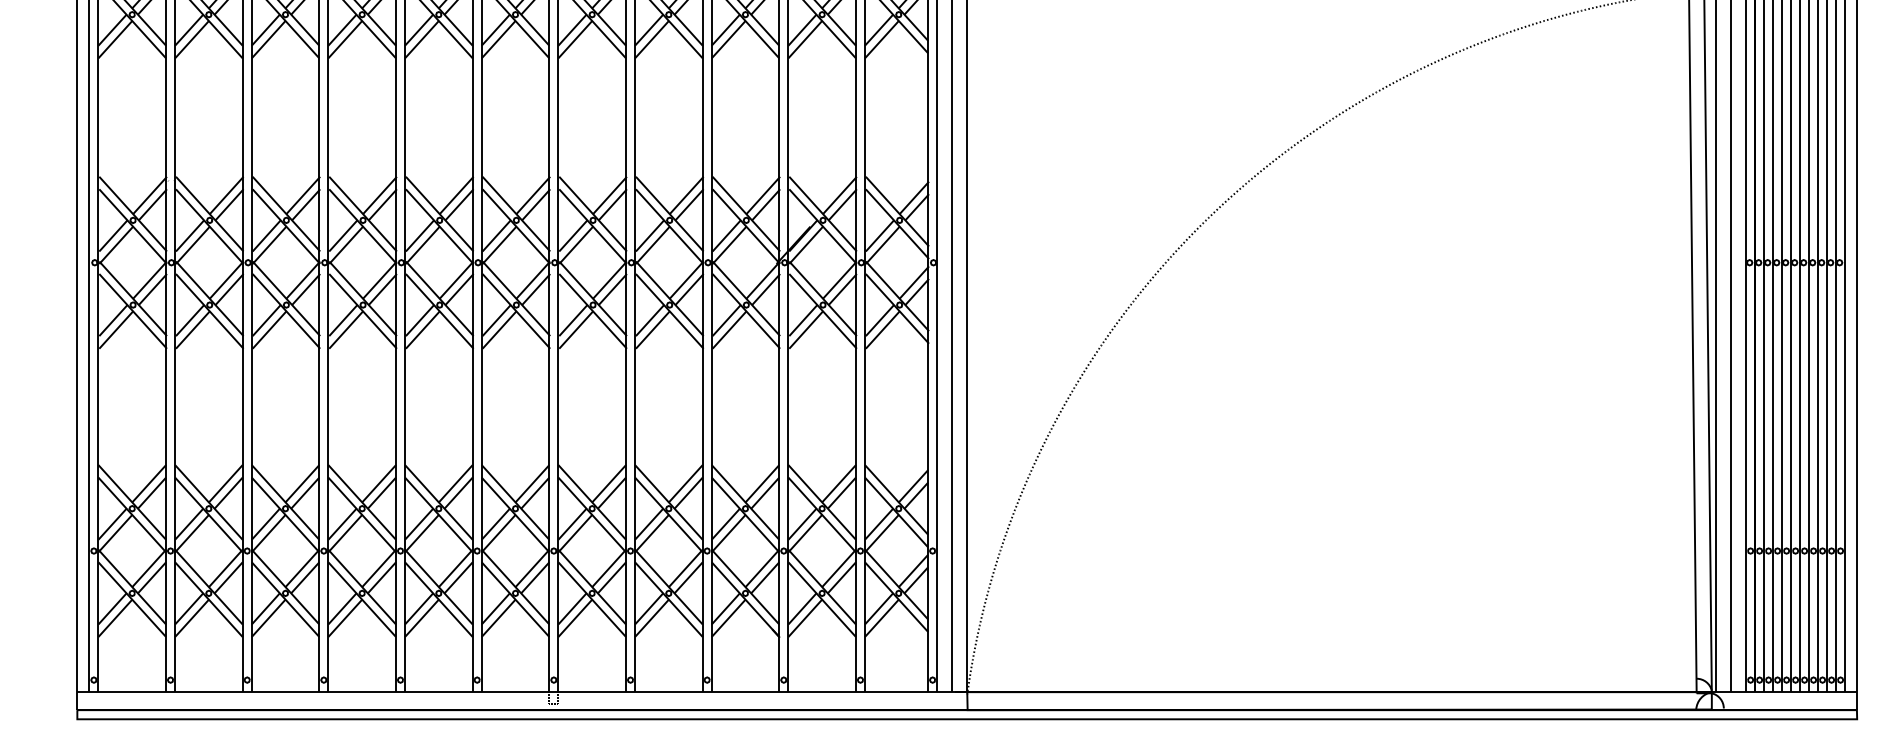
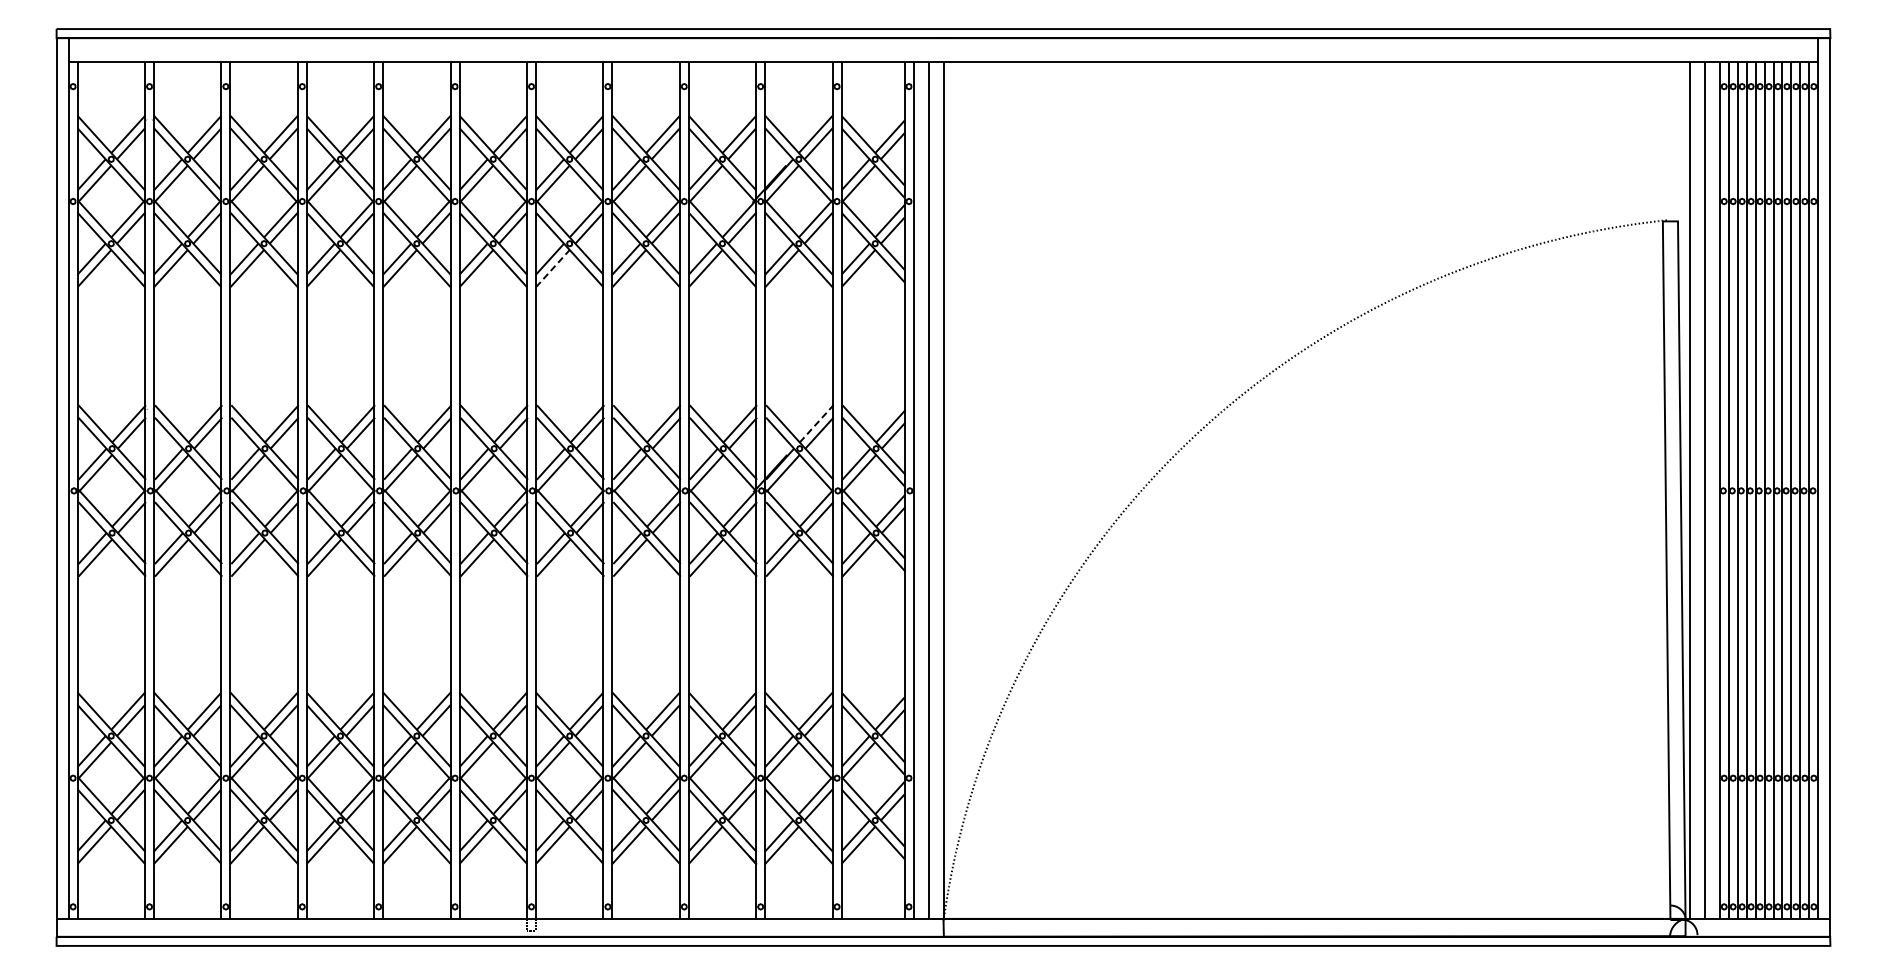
line: (575, 39) -> (553, 268), solid -> dashed
line: (839, 195) -> (816, 423), solid -> dashed

